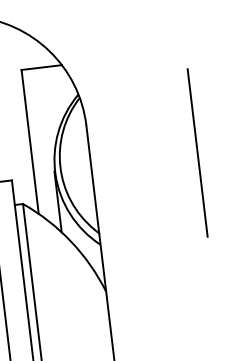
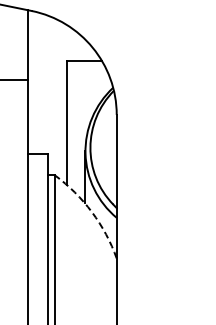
line: (197, 152) -> (208, 149), removed
arc: (71, 241) -> (92, 212), solid -> dashed

